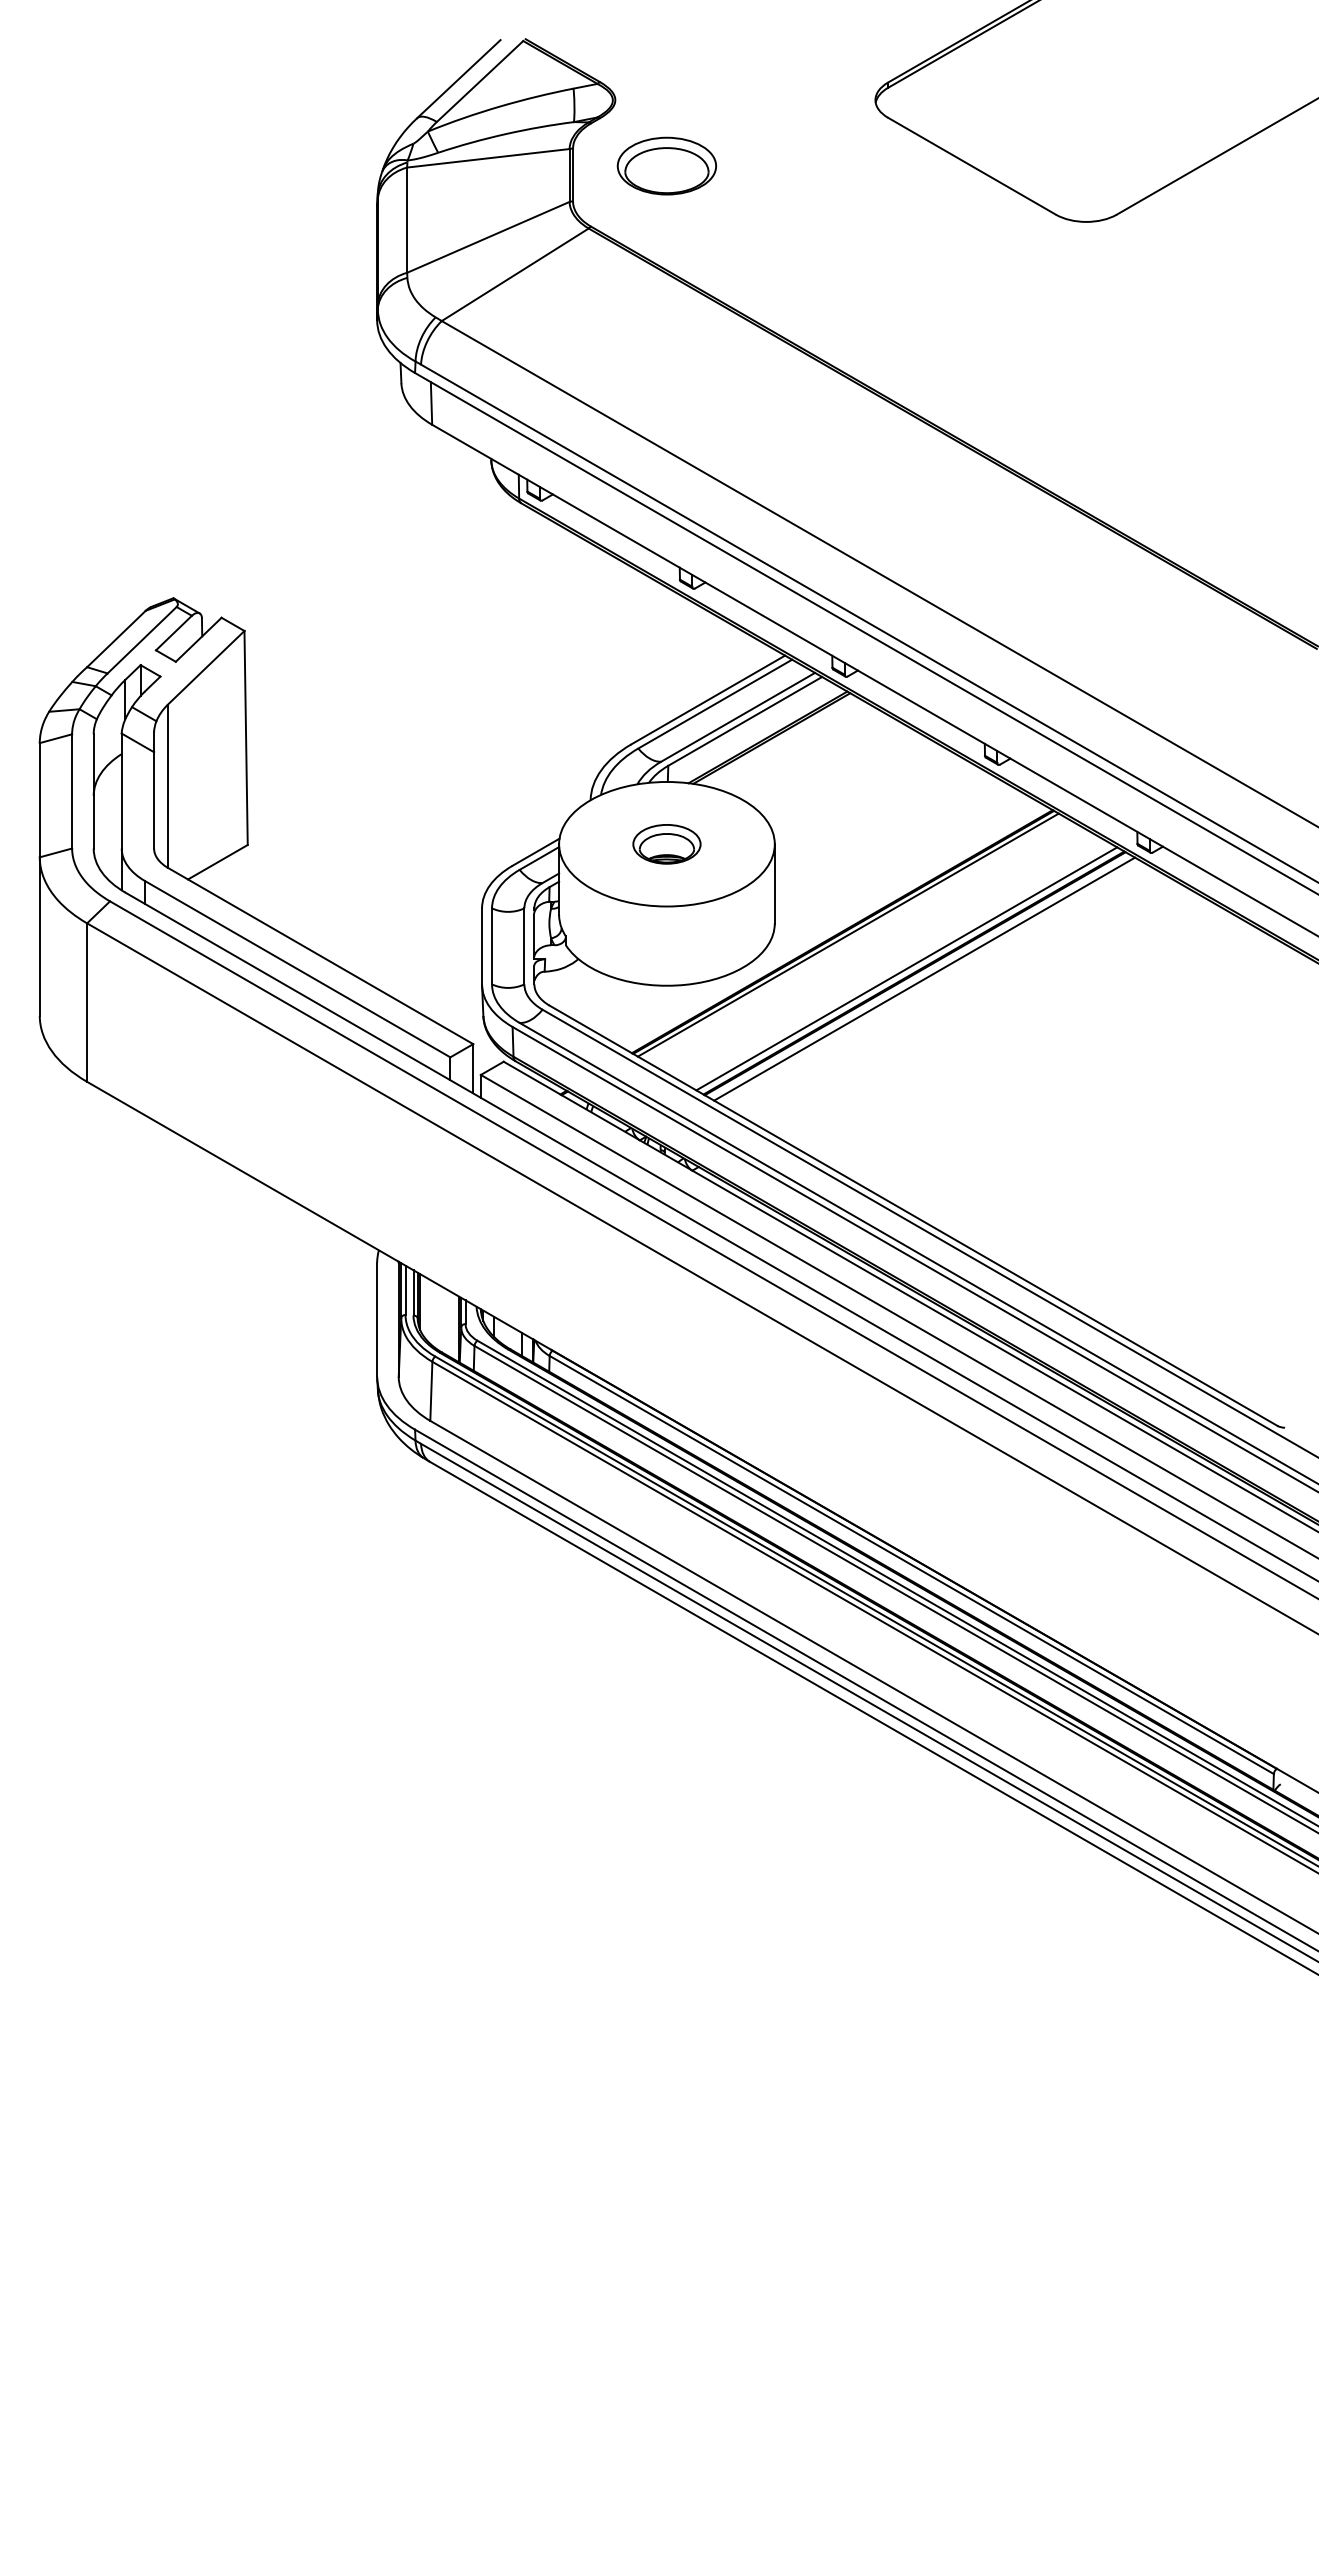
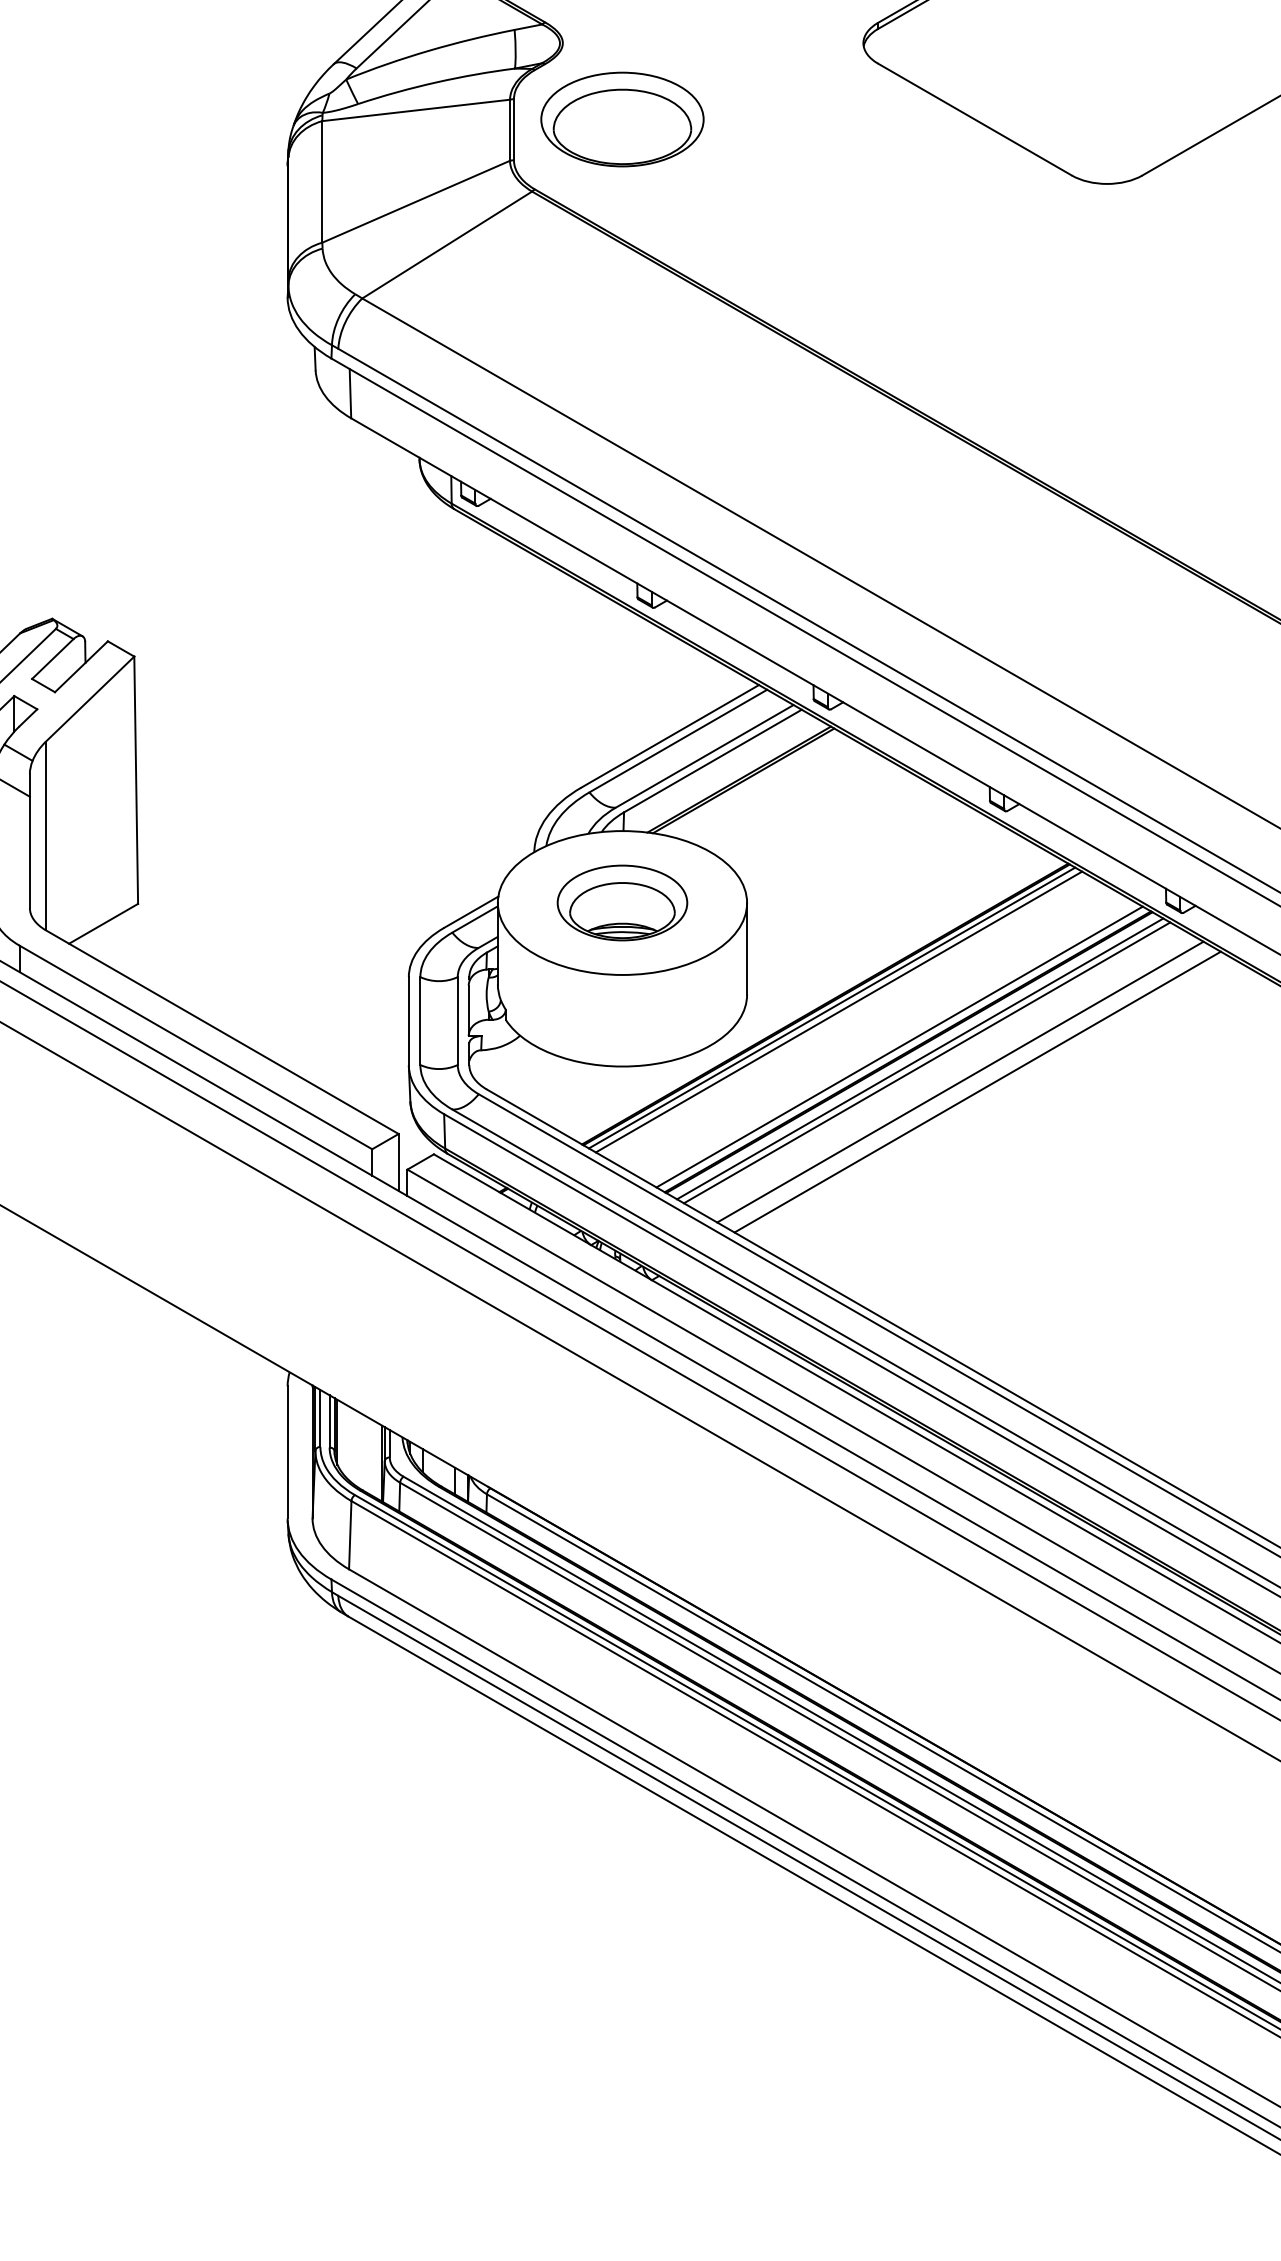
part: (666, 165) -> (621, 118), size x1.43
part: (666, 844) -> (621, 903), size x1.67
line: (853, 938) -> (838, 1011), added
line: (930, 982) -> (927, 1062), added
line: (958, 998) -> (959, 1081), added
line: (973, 1007) -> (976, 1091), added

